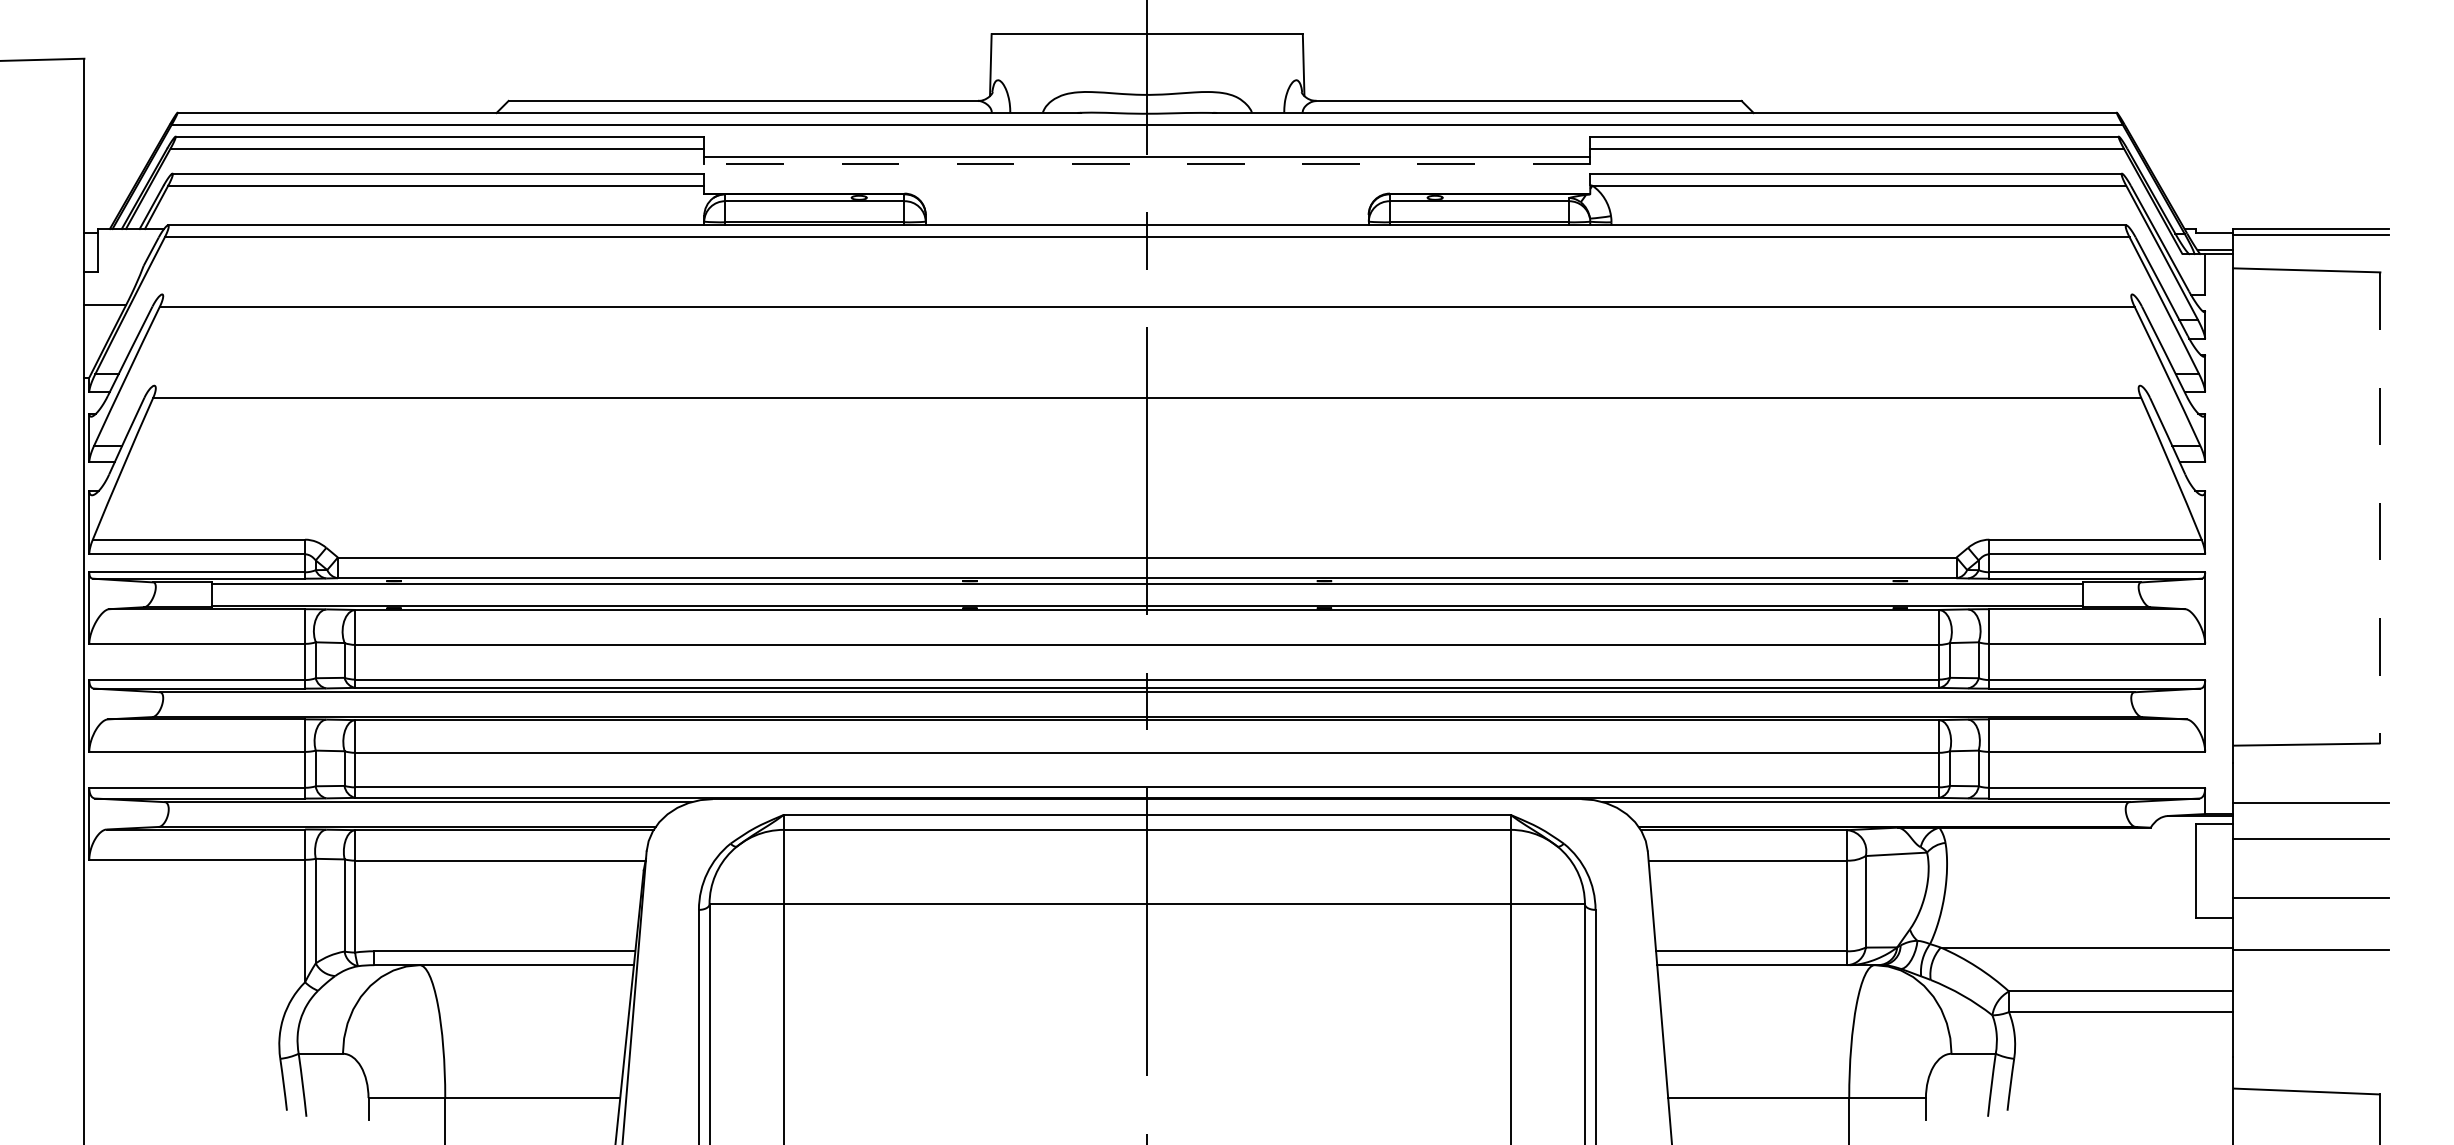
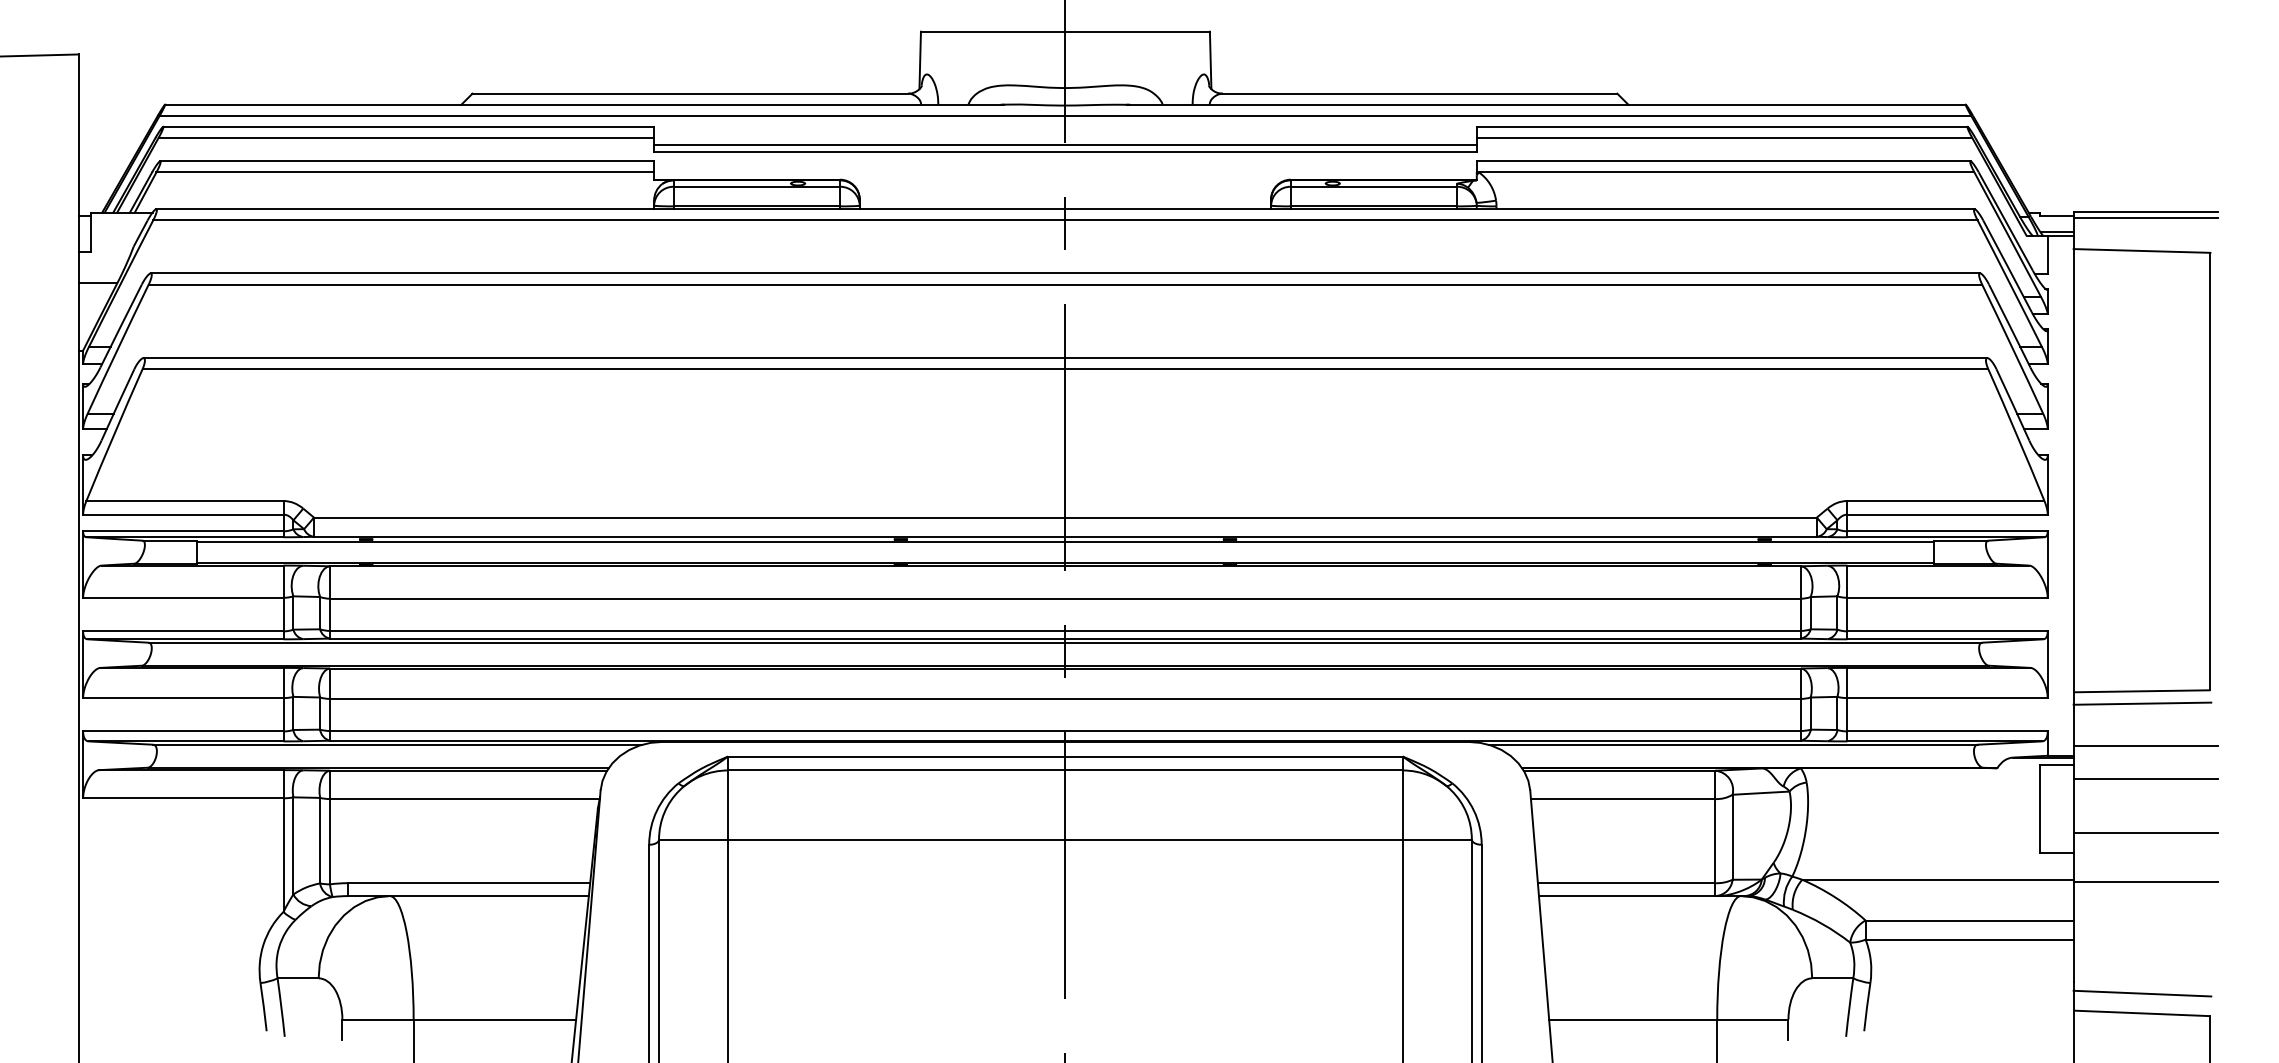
line: (1146, 163) -> (1064, 151), dashed -> solid
line: (1147, 294) -> (1065, 273), added
line: (1147, 385) -> (1065, 357), added
line: (2380, 507) -> (2210, 471), dashed -> solid
line: (2307, 757) -> (2142, 703), added
line: (2307, 1070) -> (2142, 993), added

